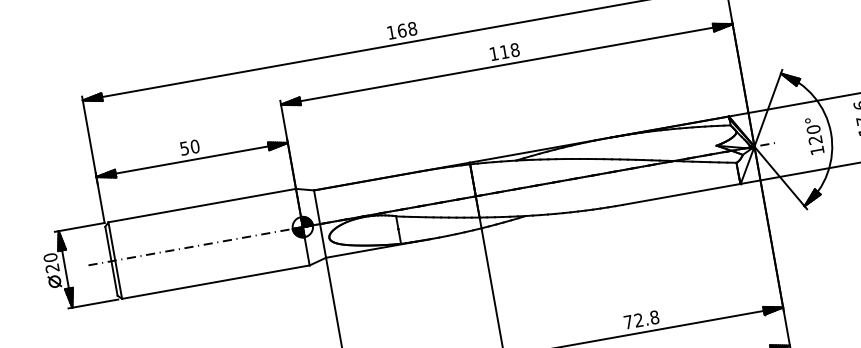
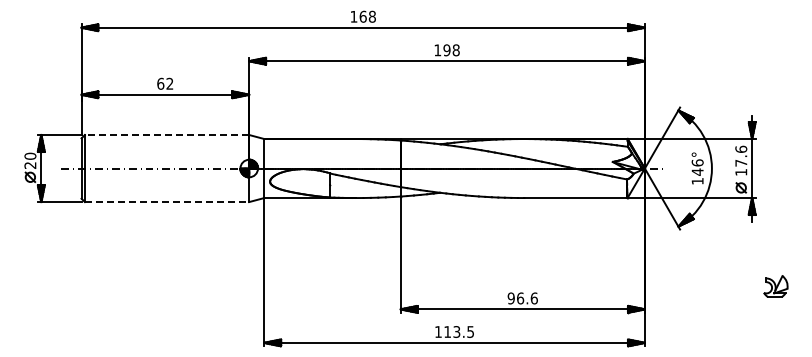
text: (504, 52) -> (446, 50), 118 -> 198
text: (814, 134) -> (697, 167), 120° -> 146°
text: (189, 147) -> (165, 83), 50 -> 62
line: (201, 206) -> (166, 135), solid -> dashed
line: (216, 282) -> (167, 202), solid -> dashed
text: (641, 319) -> (522, 298), 72.8 -> 96.6

